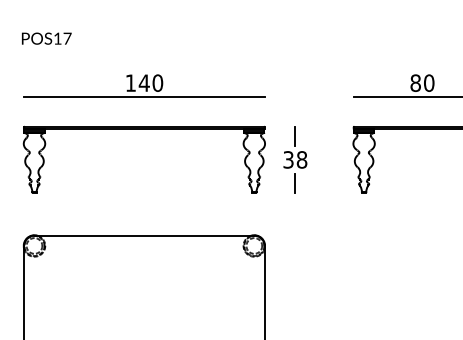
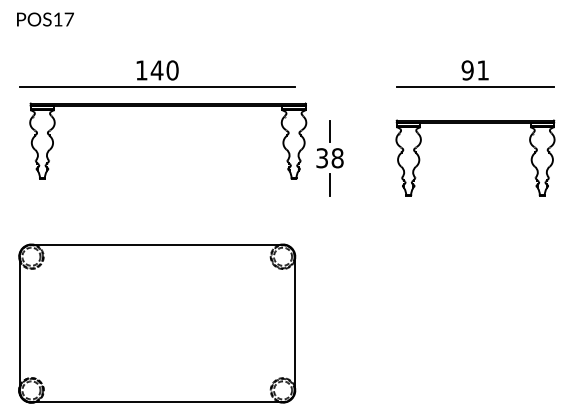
text: (422, 83) -> (475, 70), 80 -> 91
part: (144, 129) -> (168, 106), moved

